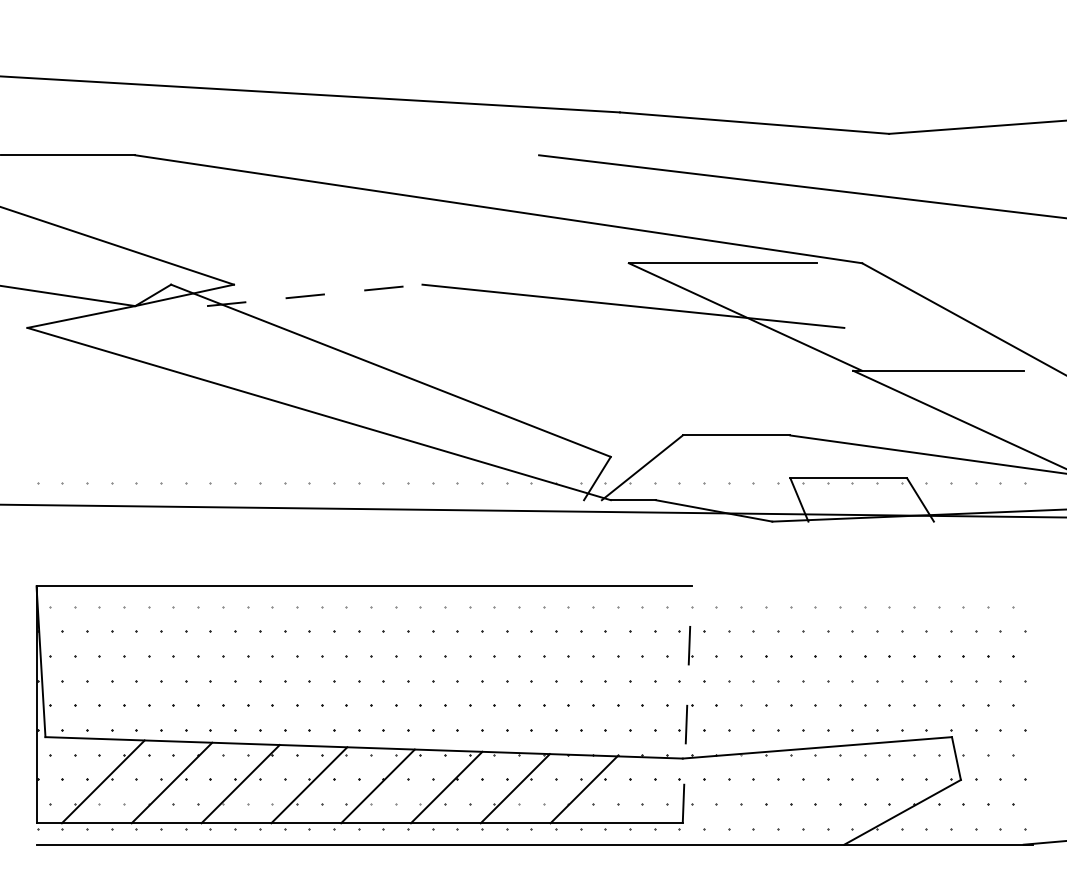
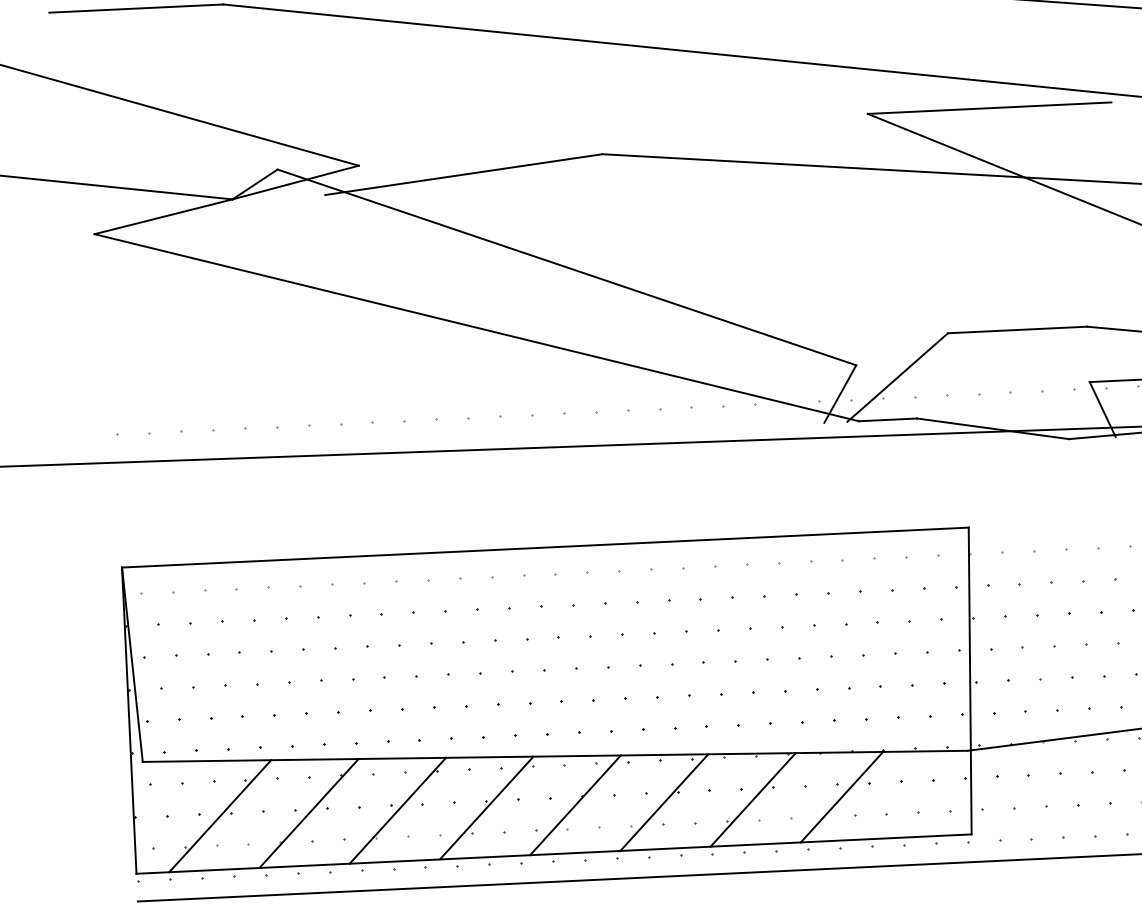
line: (315, 295) -> (464, 174), dashed -> solid
line: (687, 704) -> (970, 680), dashed -> solid

